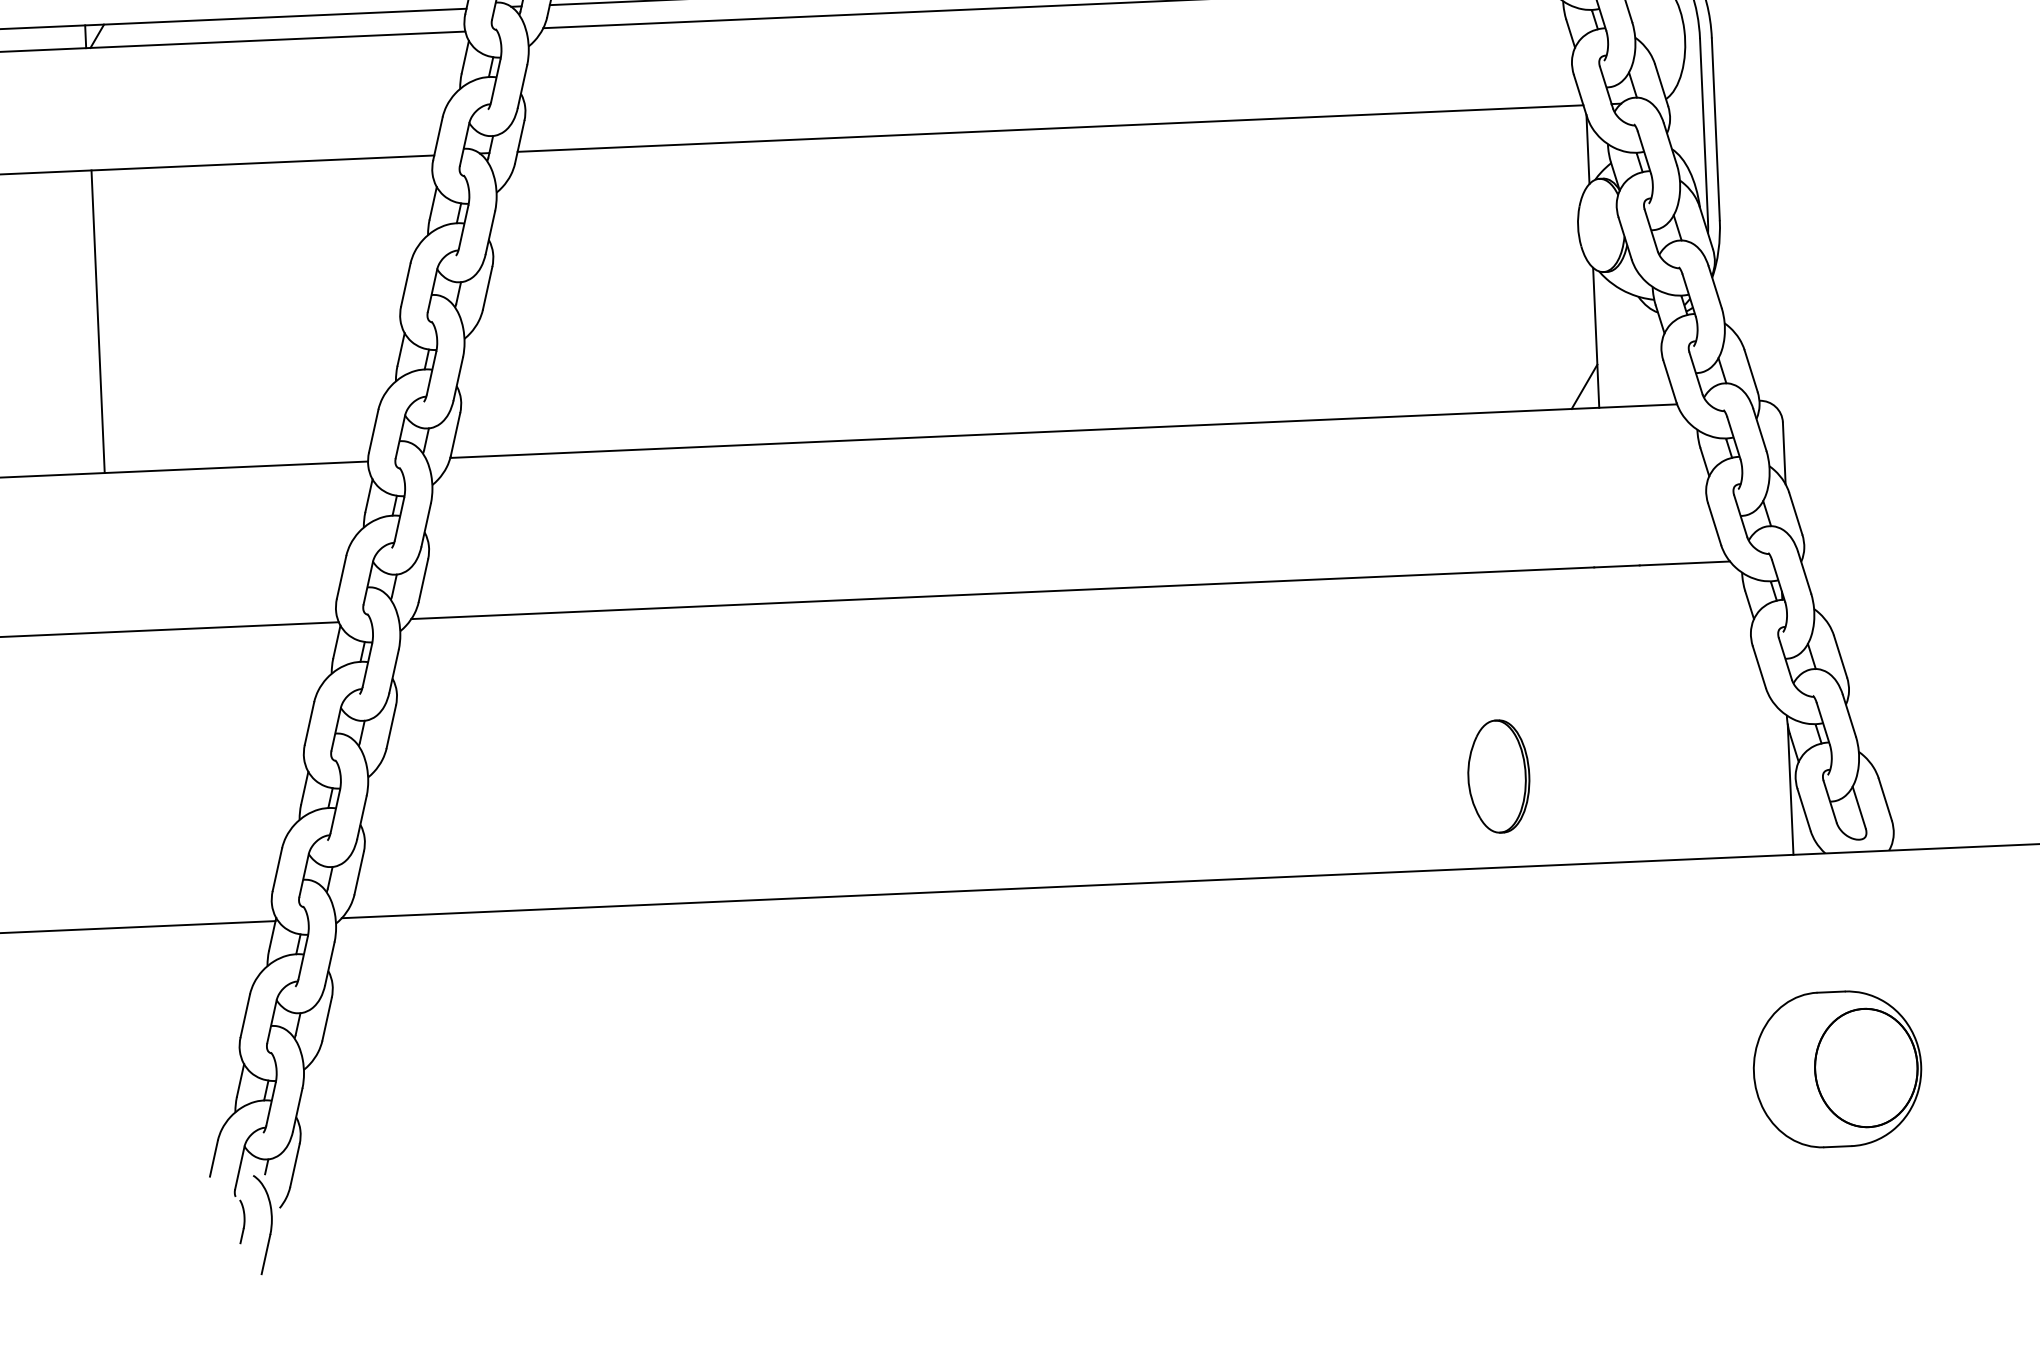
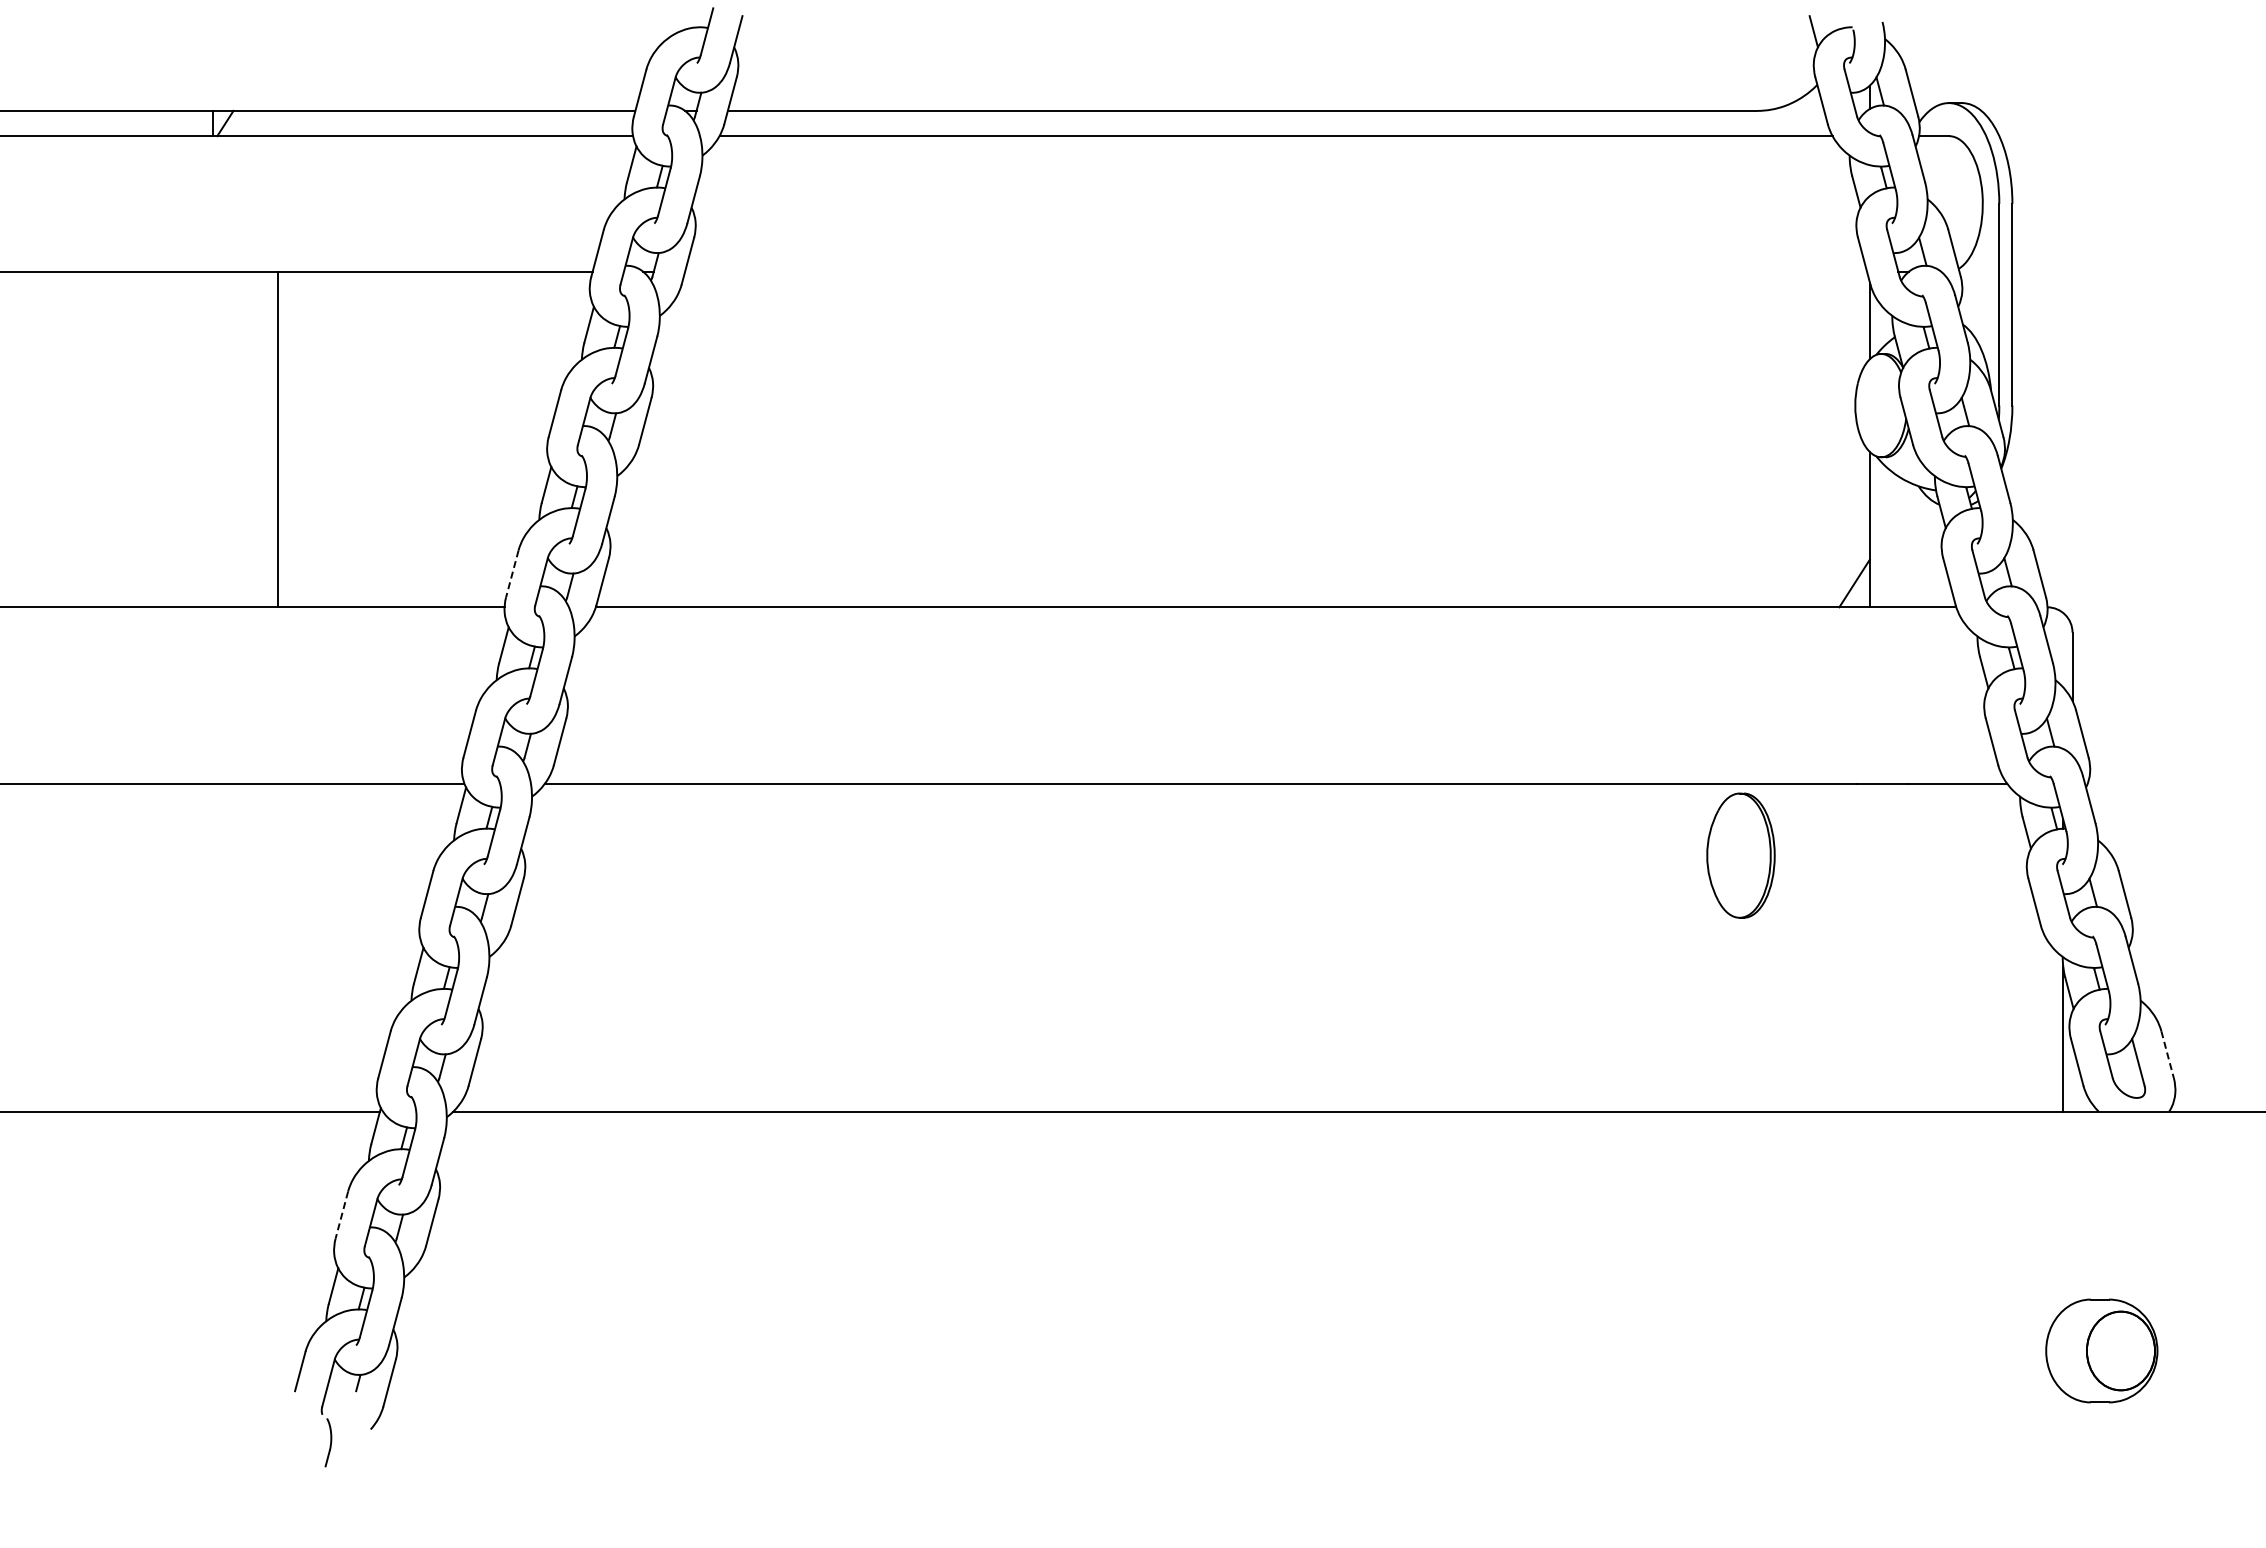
line: (1050, 128) -> (1276, 271), removed
line: (98, 321) -> (277, 439), moved
line: (373, 431) -> (512, 574), solid -> dashed
part: (1498, 776) -> (1740, 855), moved
line: (1885, 800) -> (2167, 1055), solid -> dashed
line: (244, 1016) -> (341, 1215), solid -> dashed
part: (1837, 1068) -> (2101, 1350), size x0.6
part: (270, 1226) -> (359, 1449), removed

